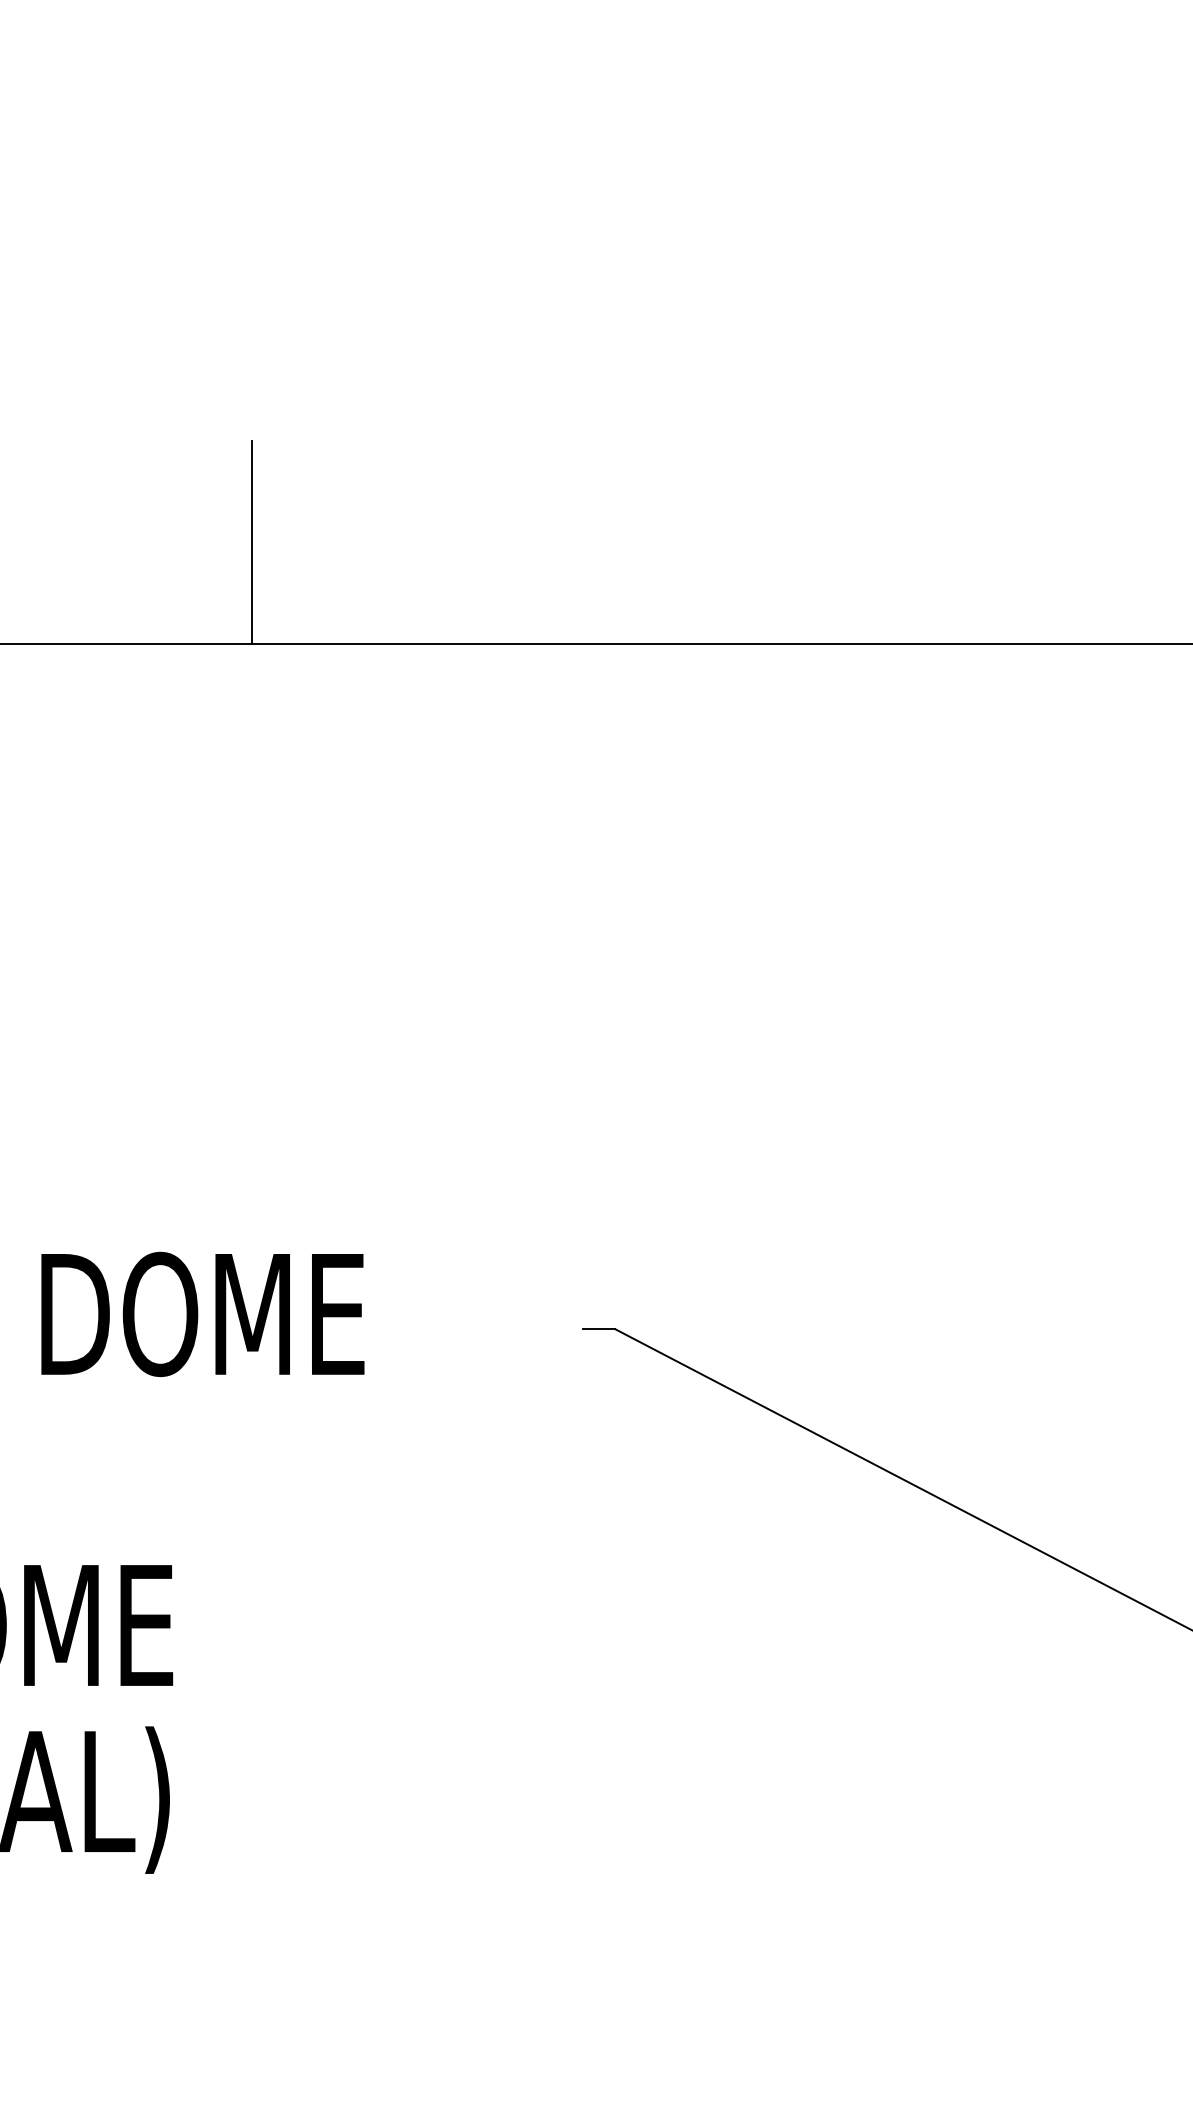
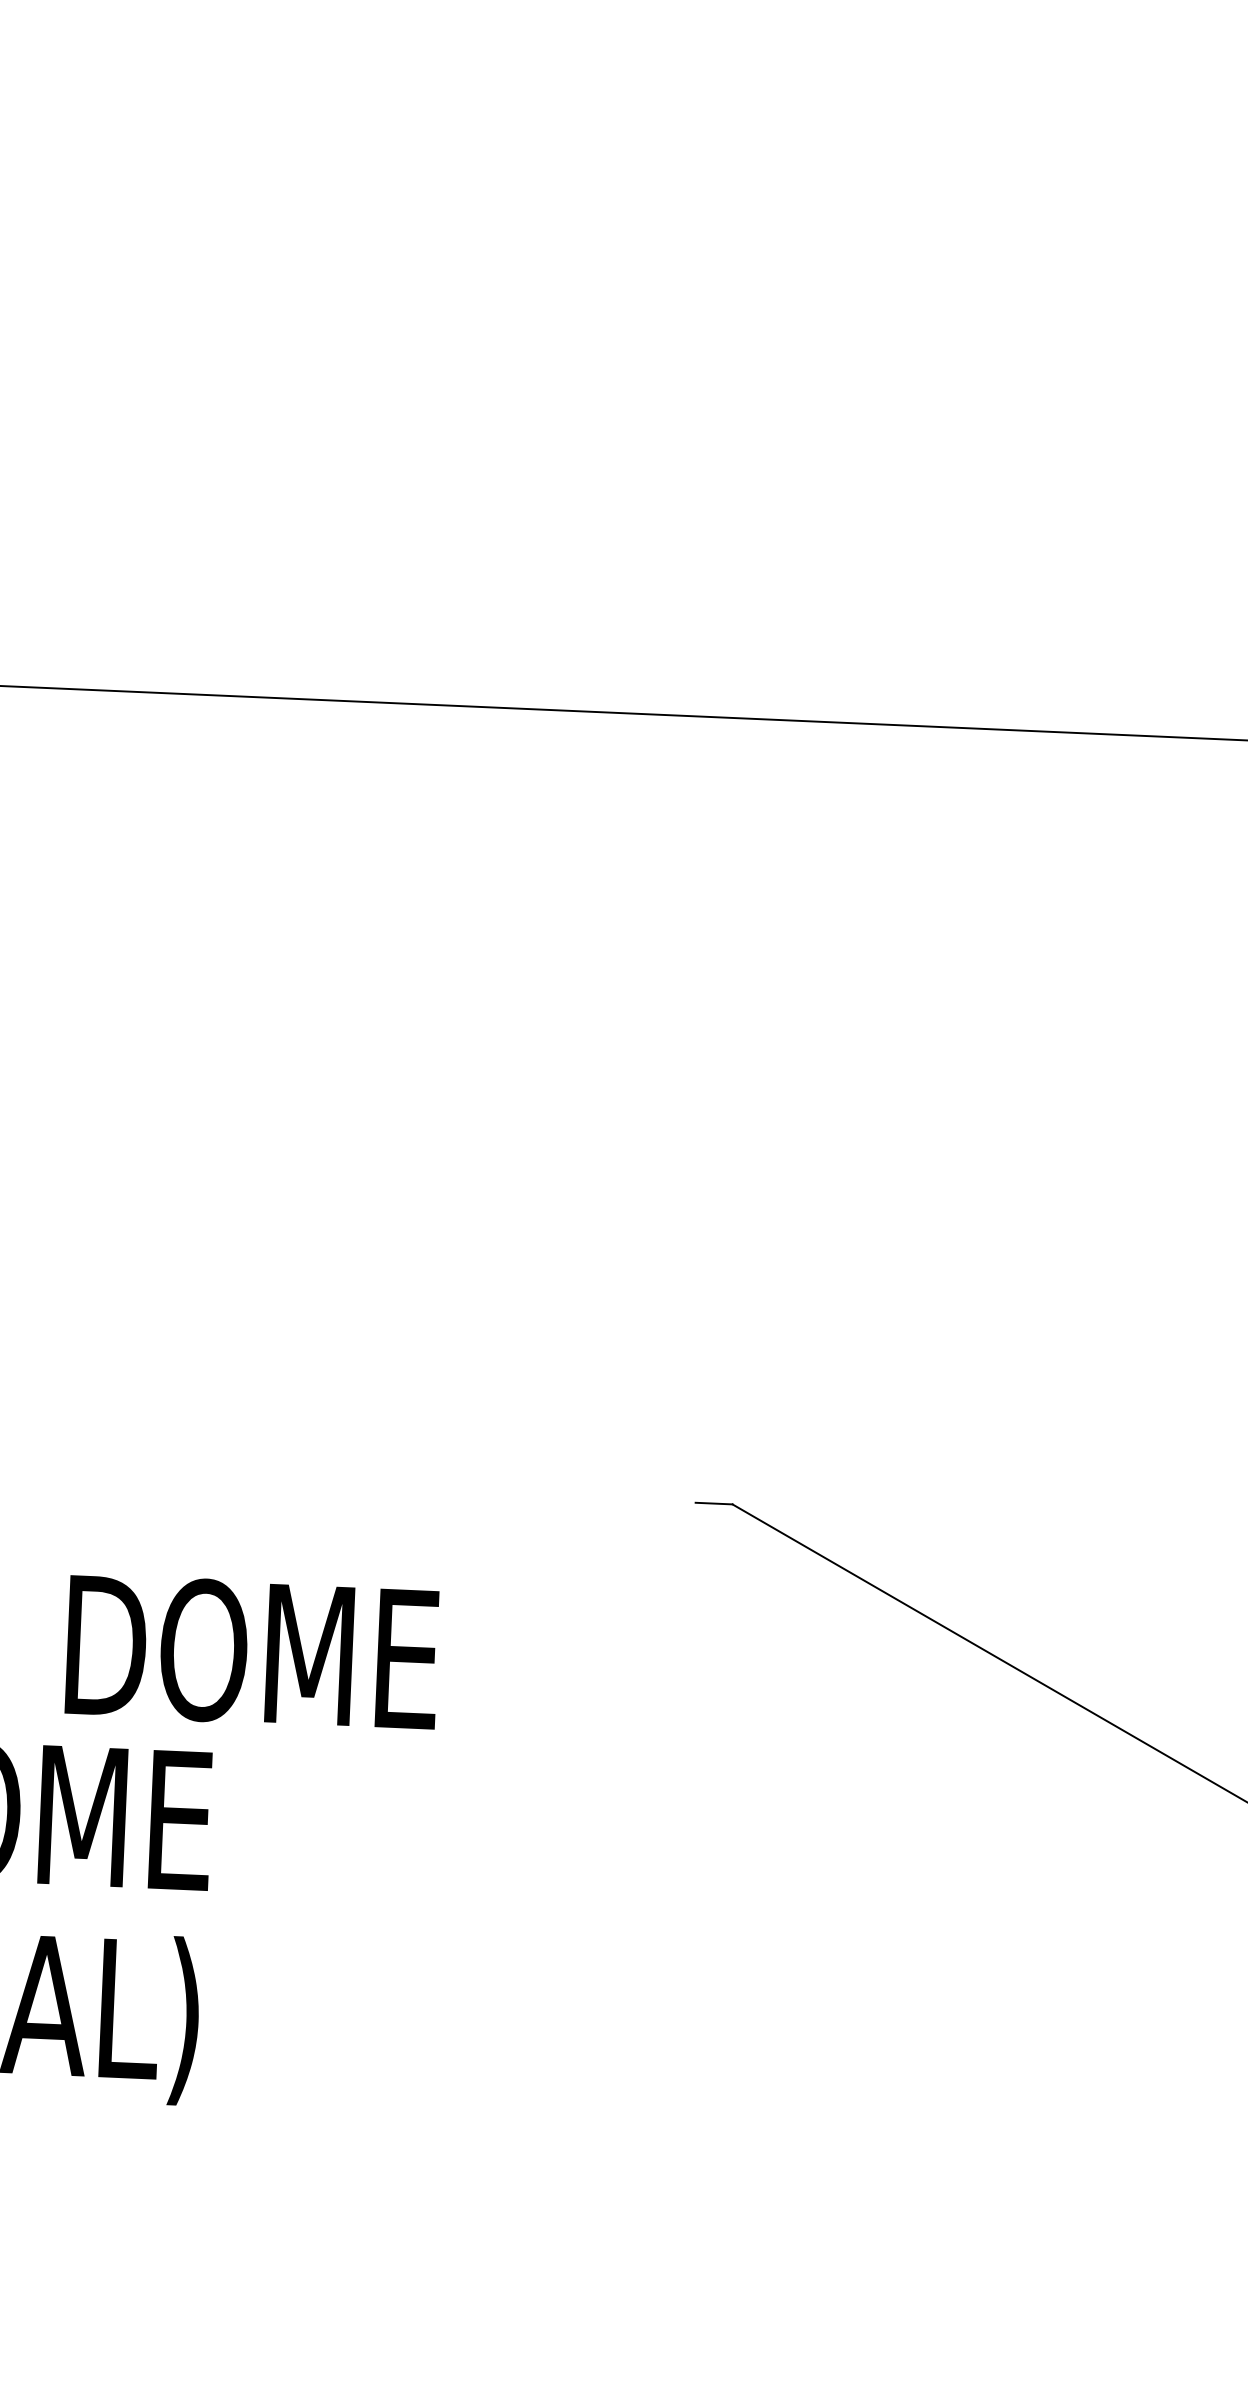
line: (251, 542) -> (354, 584), removed
text: (202, 1313) -> (252, 1651), moved

